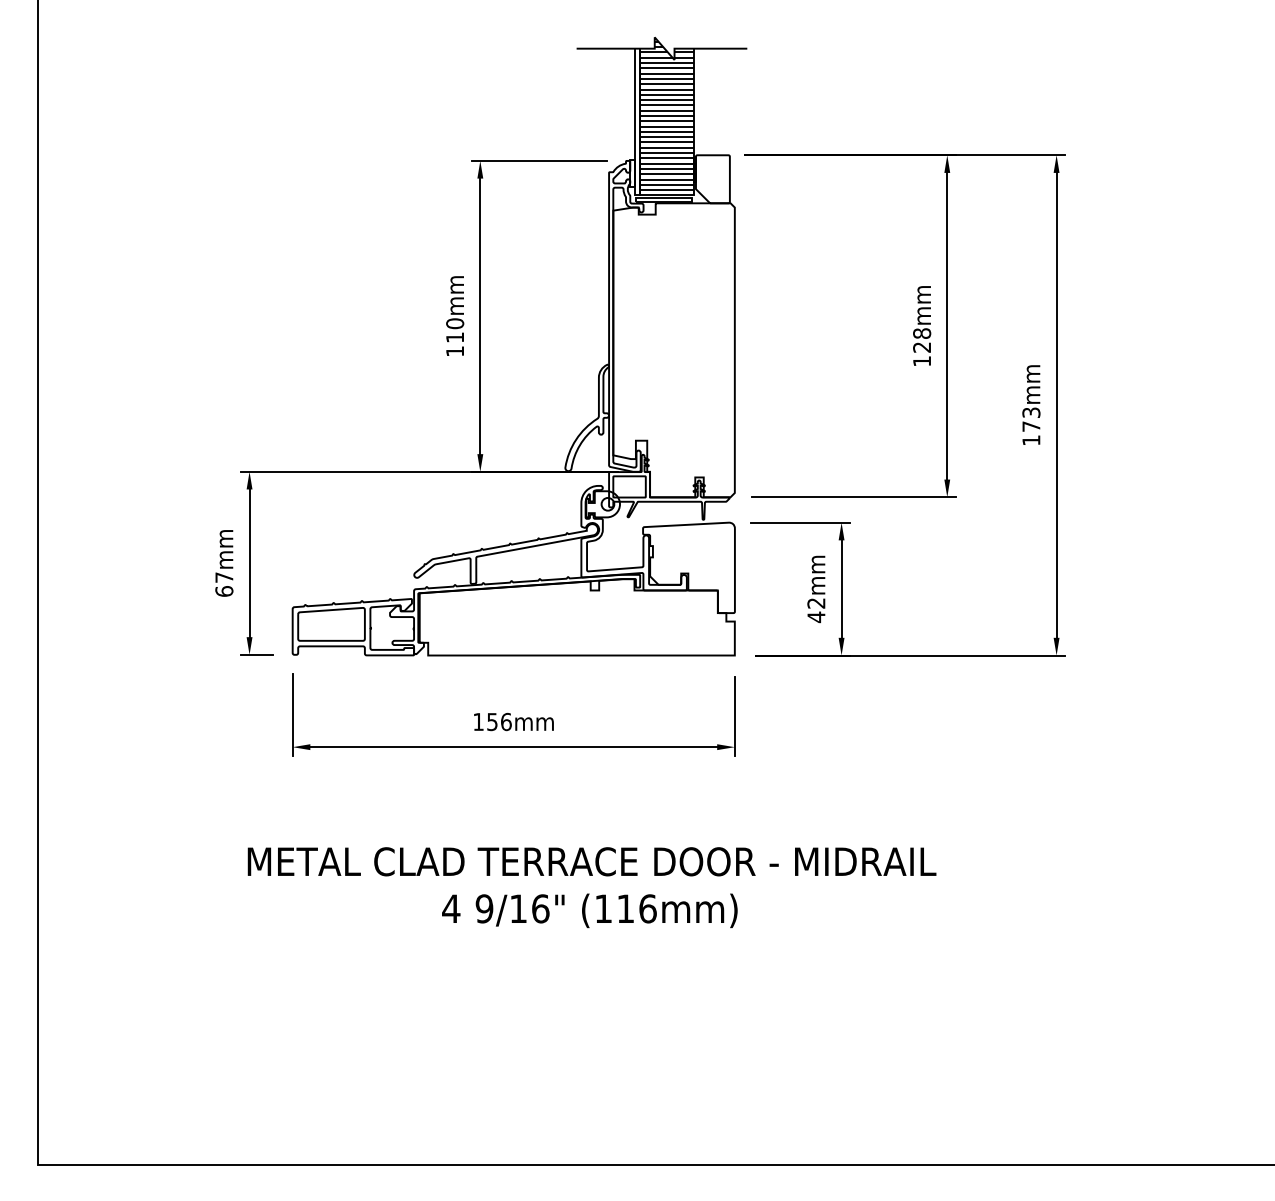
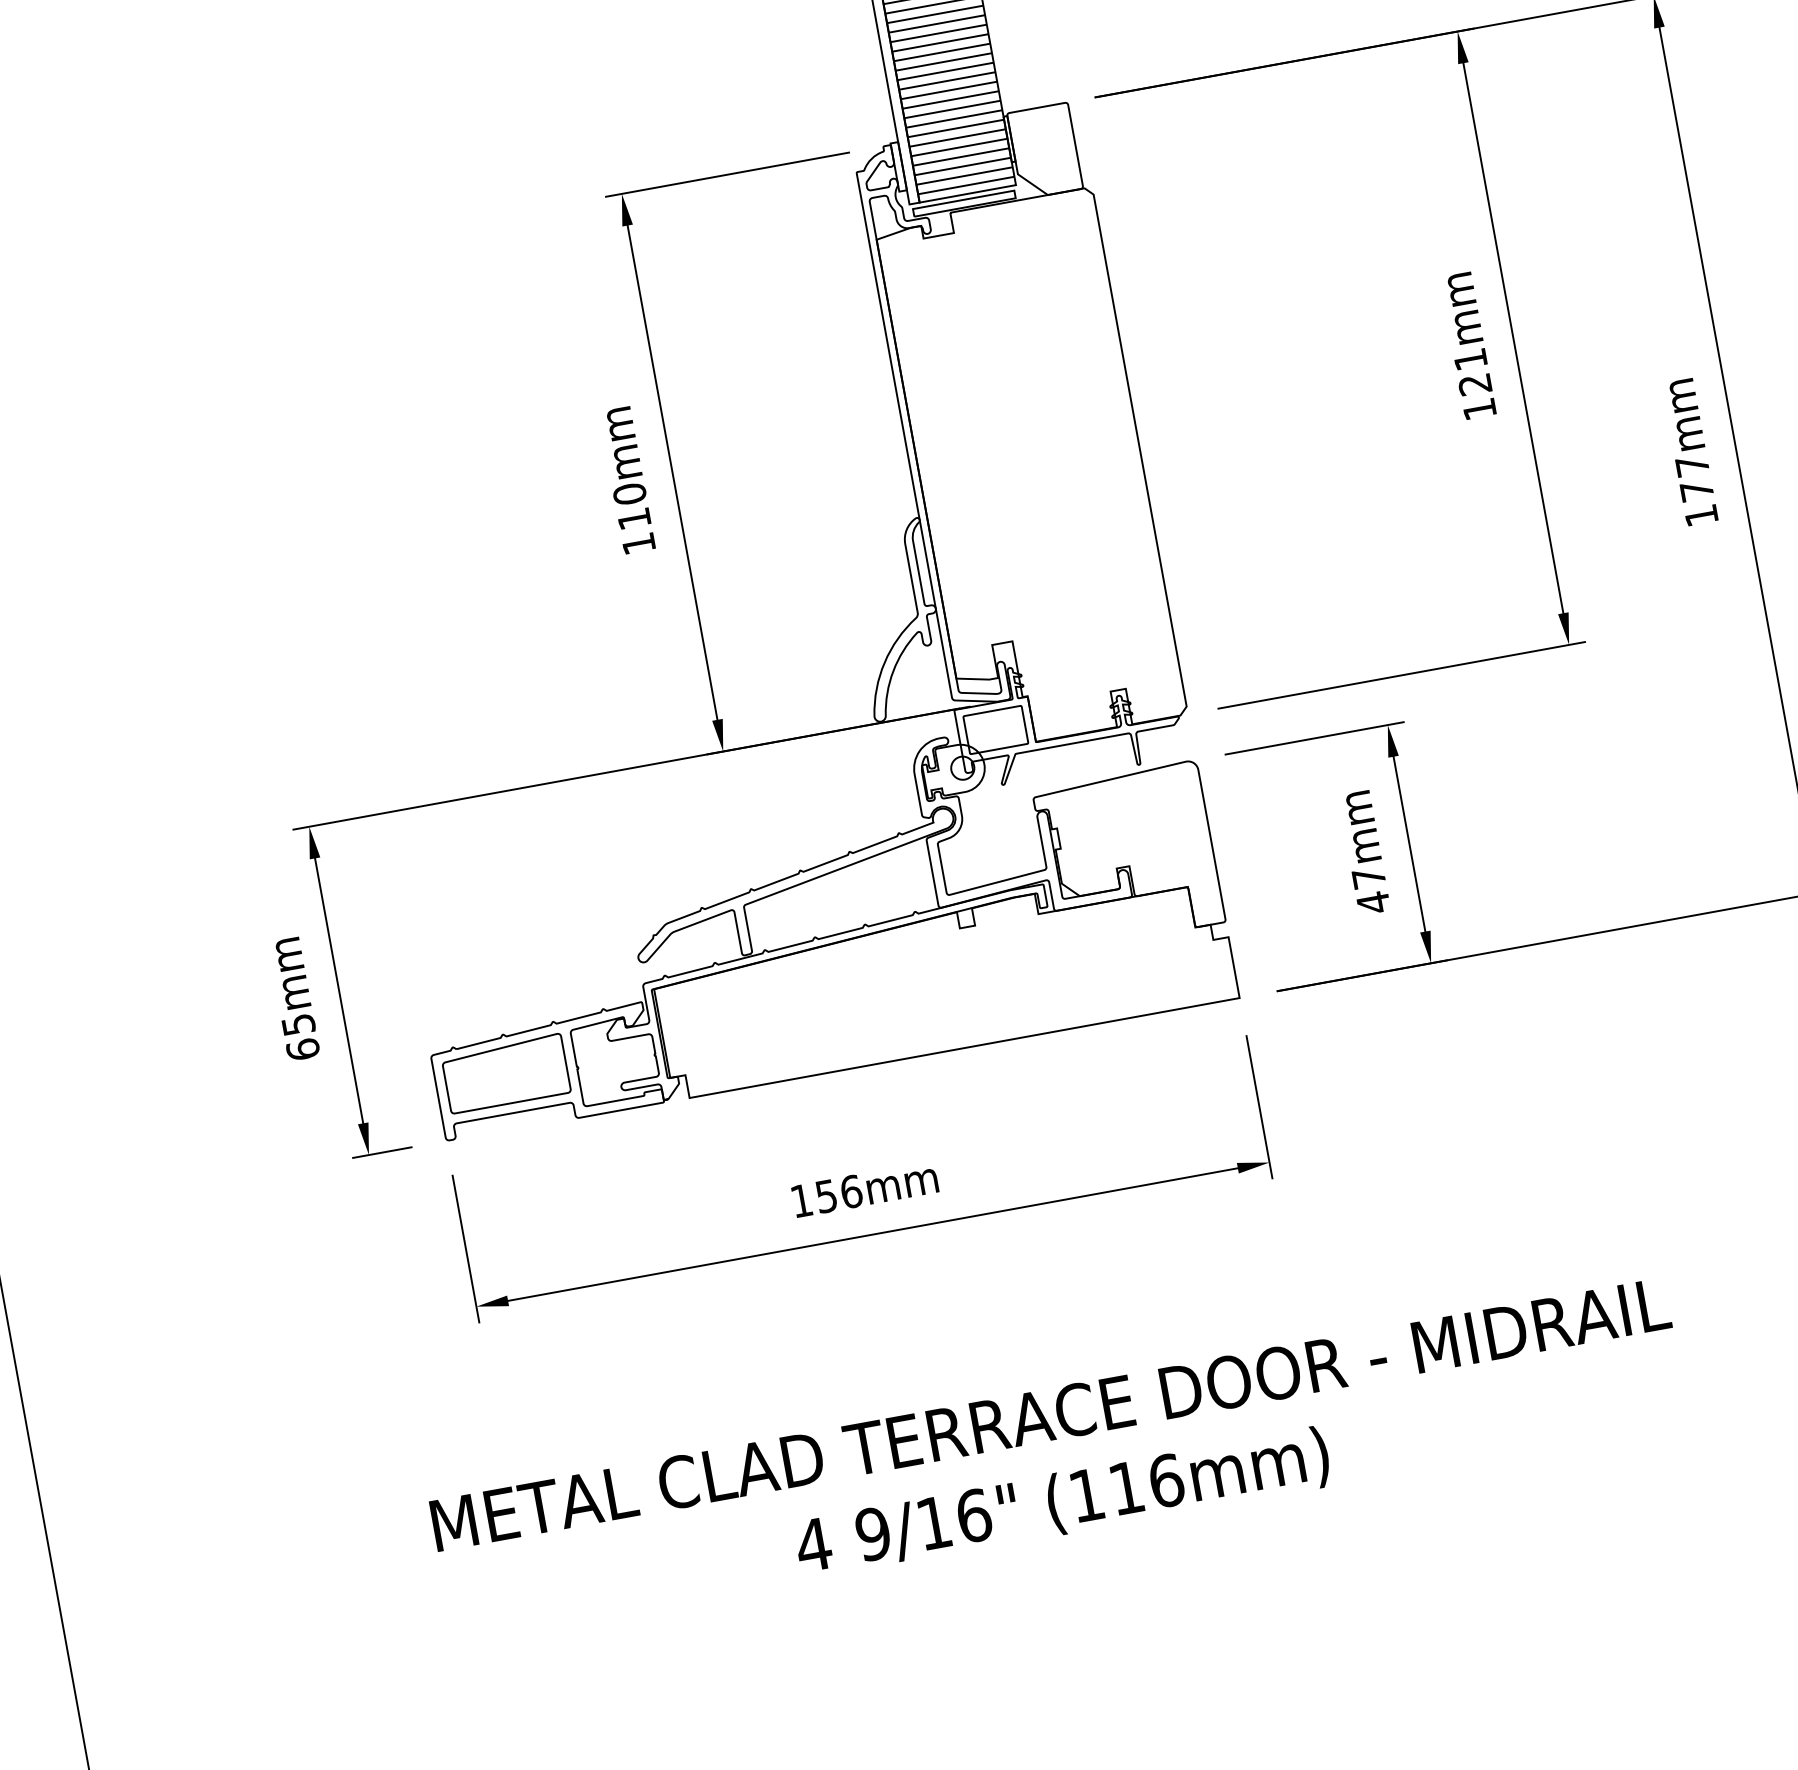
text: (922, 333) -> (1471, 359), 128mm -> 121mm
text: (1031, 412) -> (1692, 465), 173mm -> 177mm
text: (224, 577) -> (298, 1024), 67mm -> 65mm
text: (816, 603) -> (1369, 878), 42mm -> 47mm

